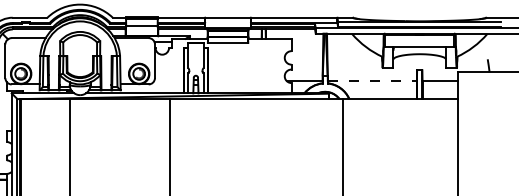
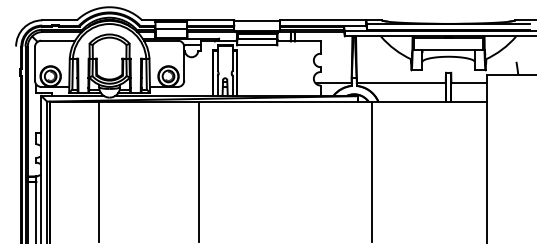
line: (372, 80) -> (401, 83), dashed -> solid

